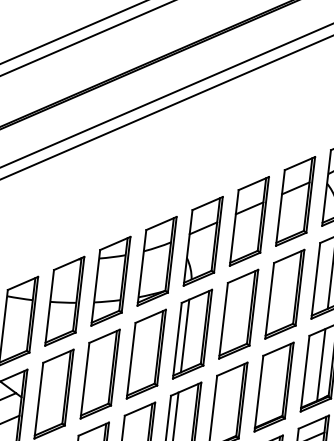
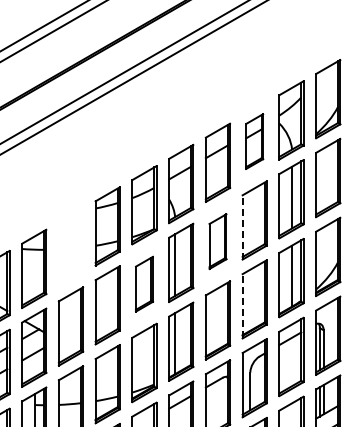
part: (295, 201) -> (254, 141), size x0.7
line: (269, 299) -> (242, 226), solid -> dashed
part: (64, 301) -> (70, 247), removed
part: (238, 313) -> (217, 241), size x0.7
part: (146, 354) -> (144, 284), size x0.7
line: (258, 392) -> (242, 305), solid -> dashed

